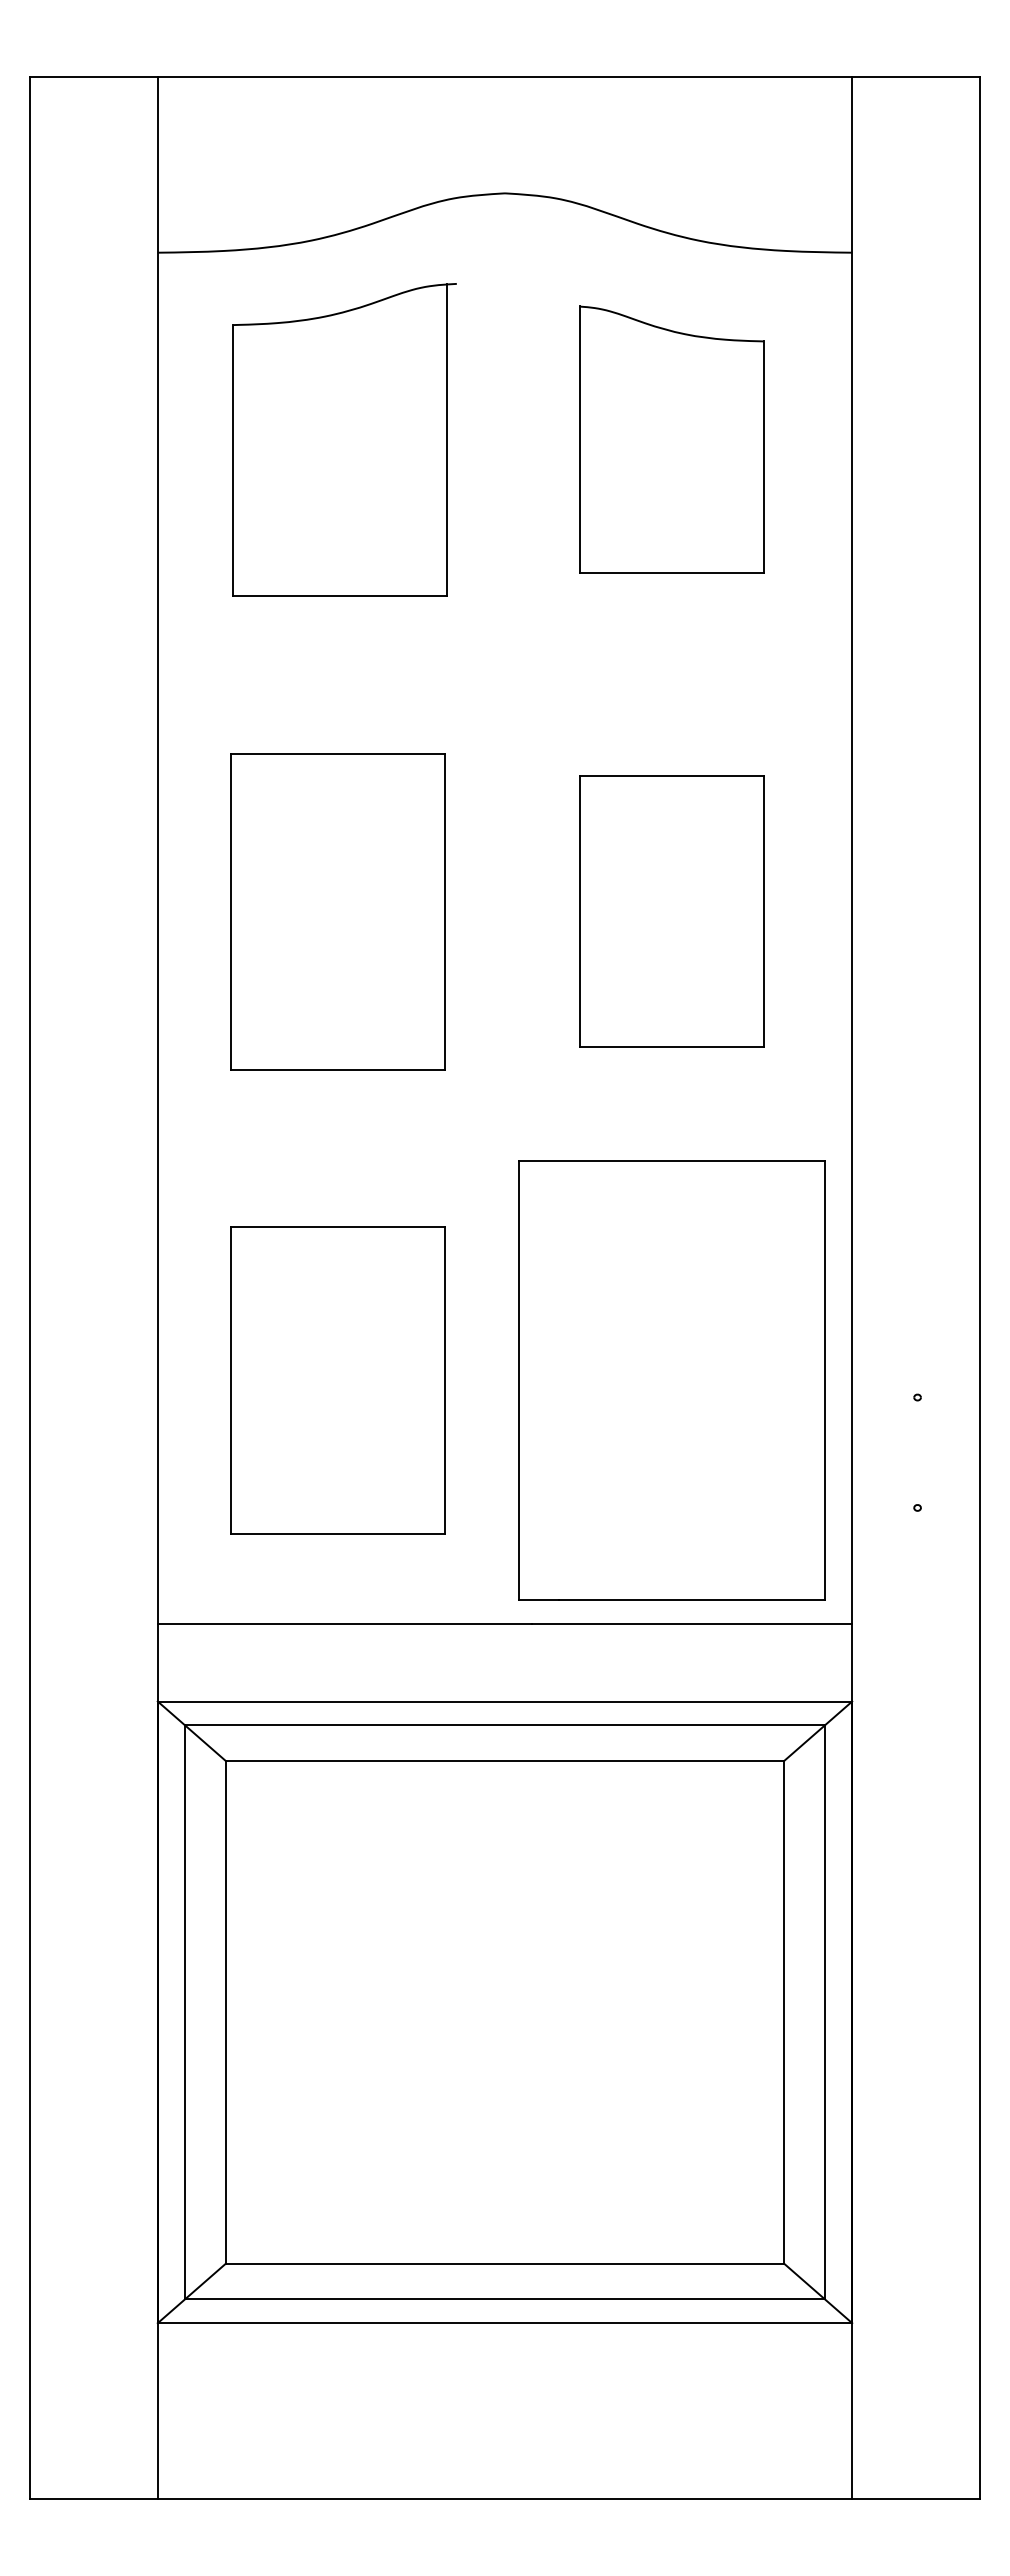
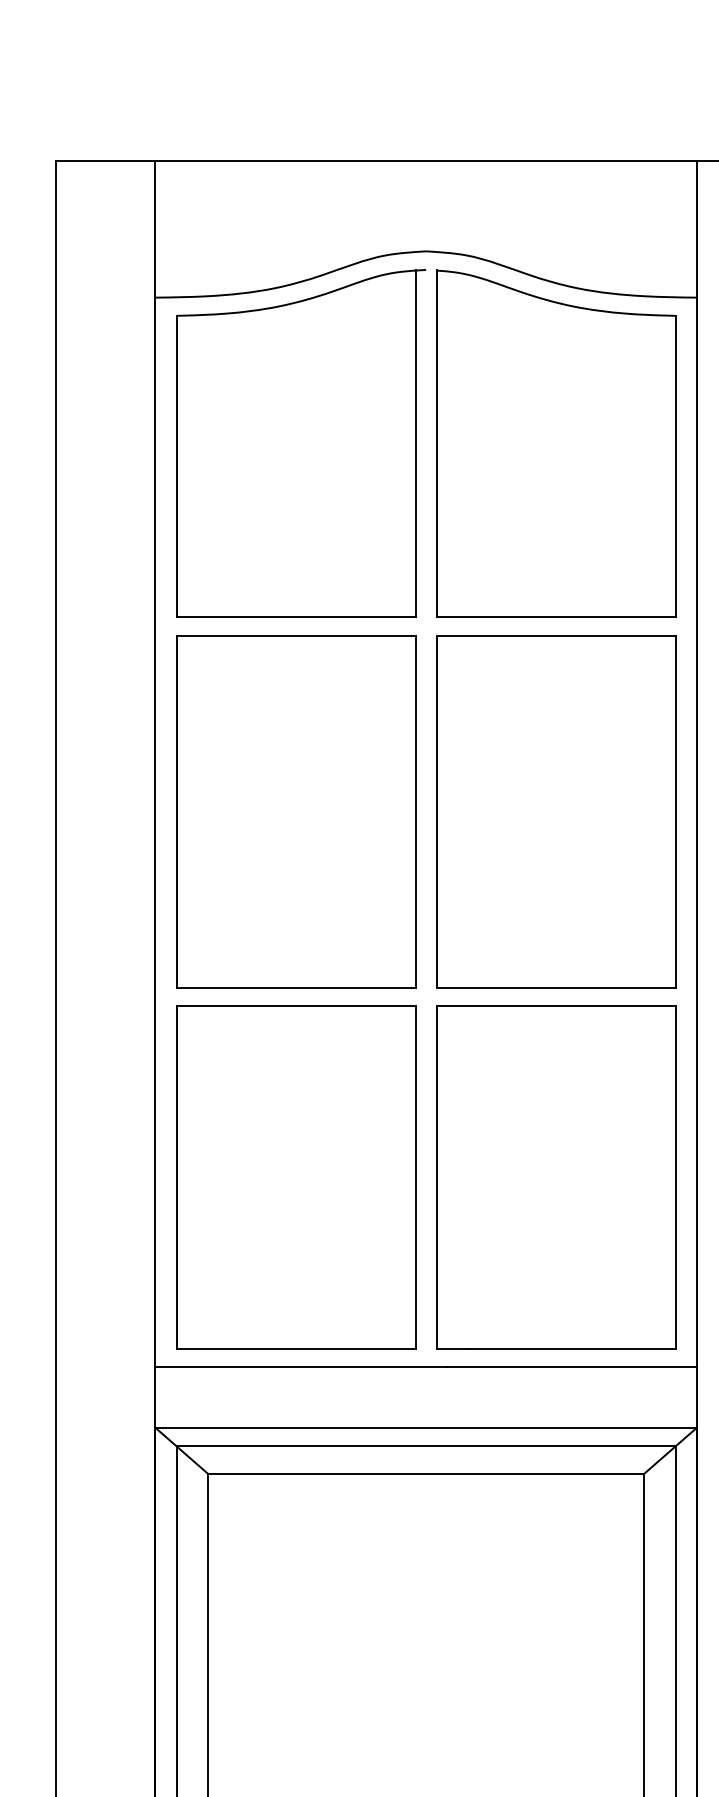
part: (344, 439) -> (300, 443), size x1.43
part: (671, 439) -> (556, 443), size x1.67
part: (337, 911) -> (295, 811), size x1.43
part: (671, 911) -> (556, 811), size x1.67
part: (337, 1380) -> (295, 1177), size x1.43

